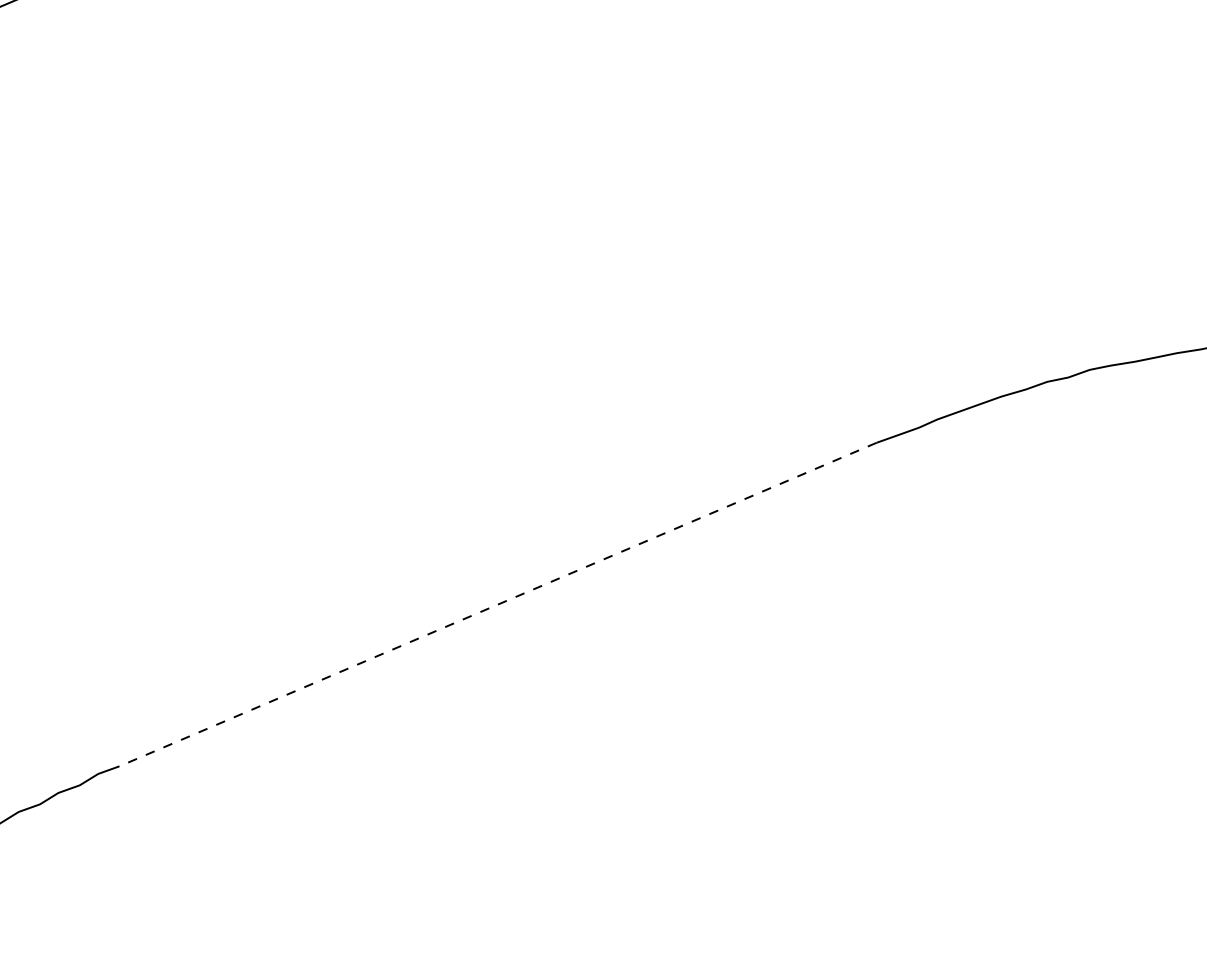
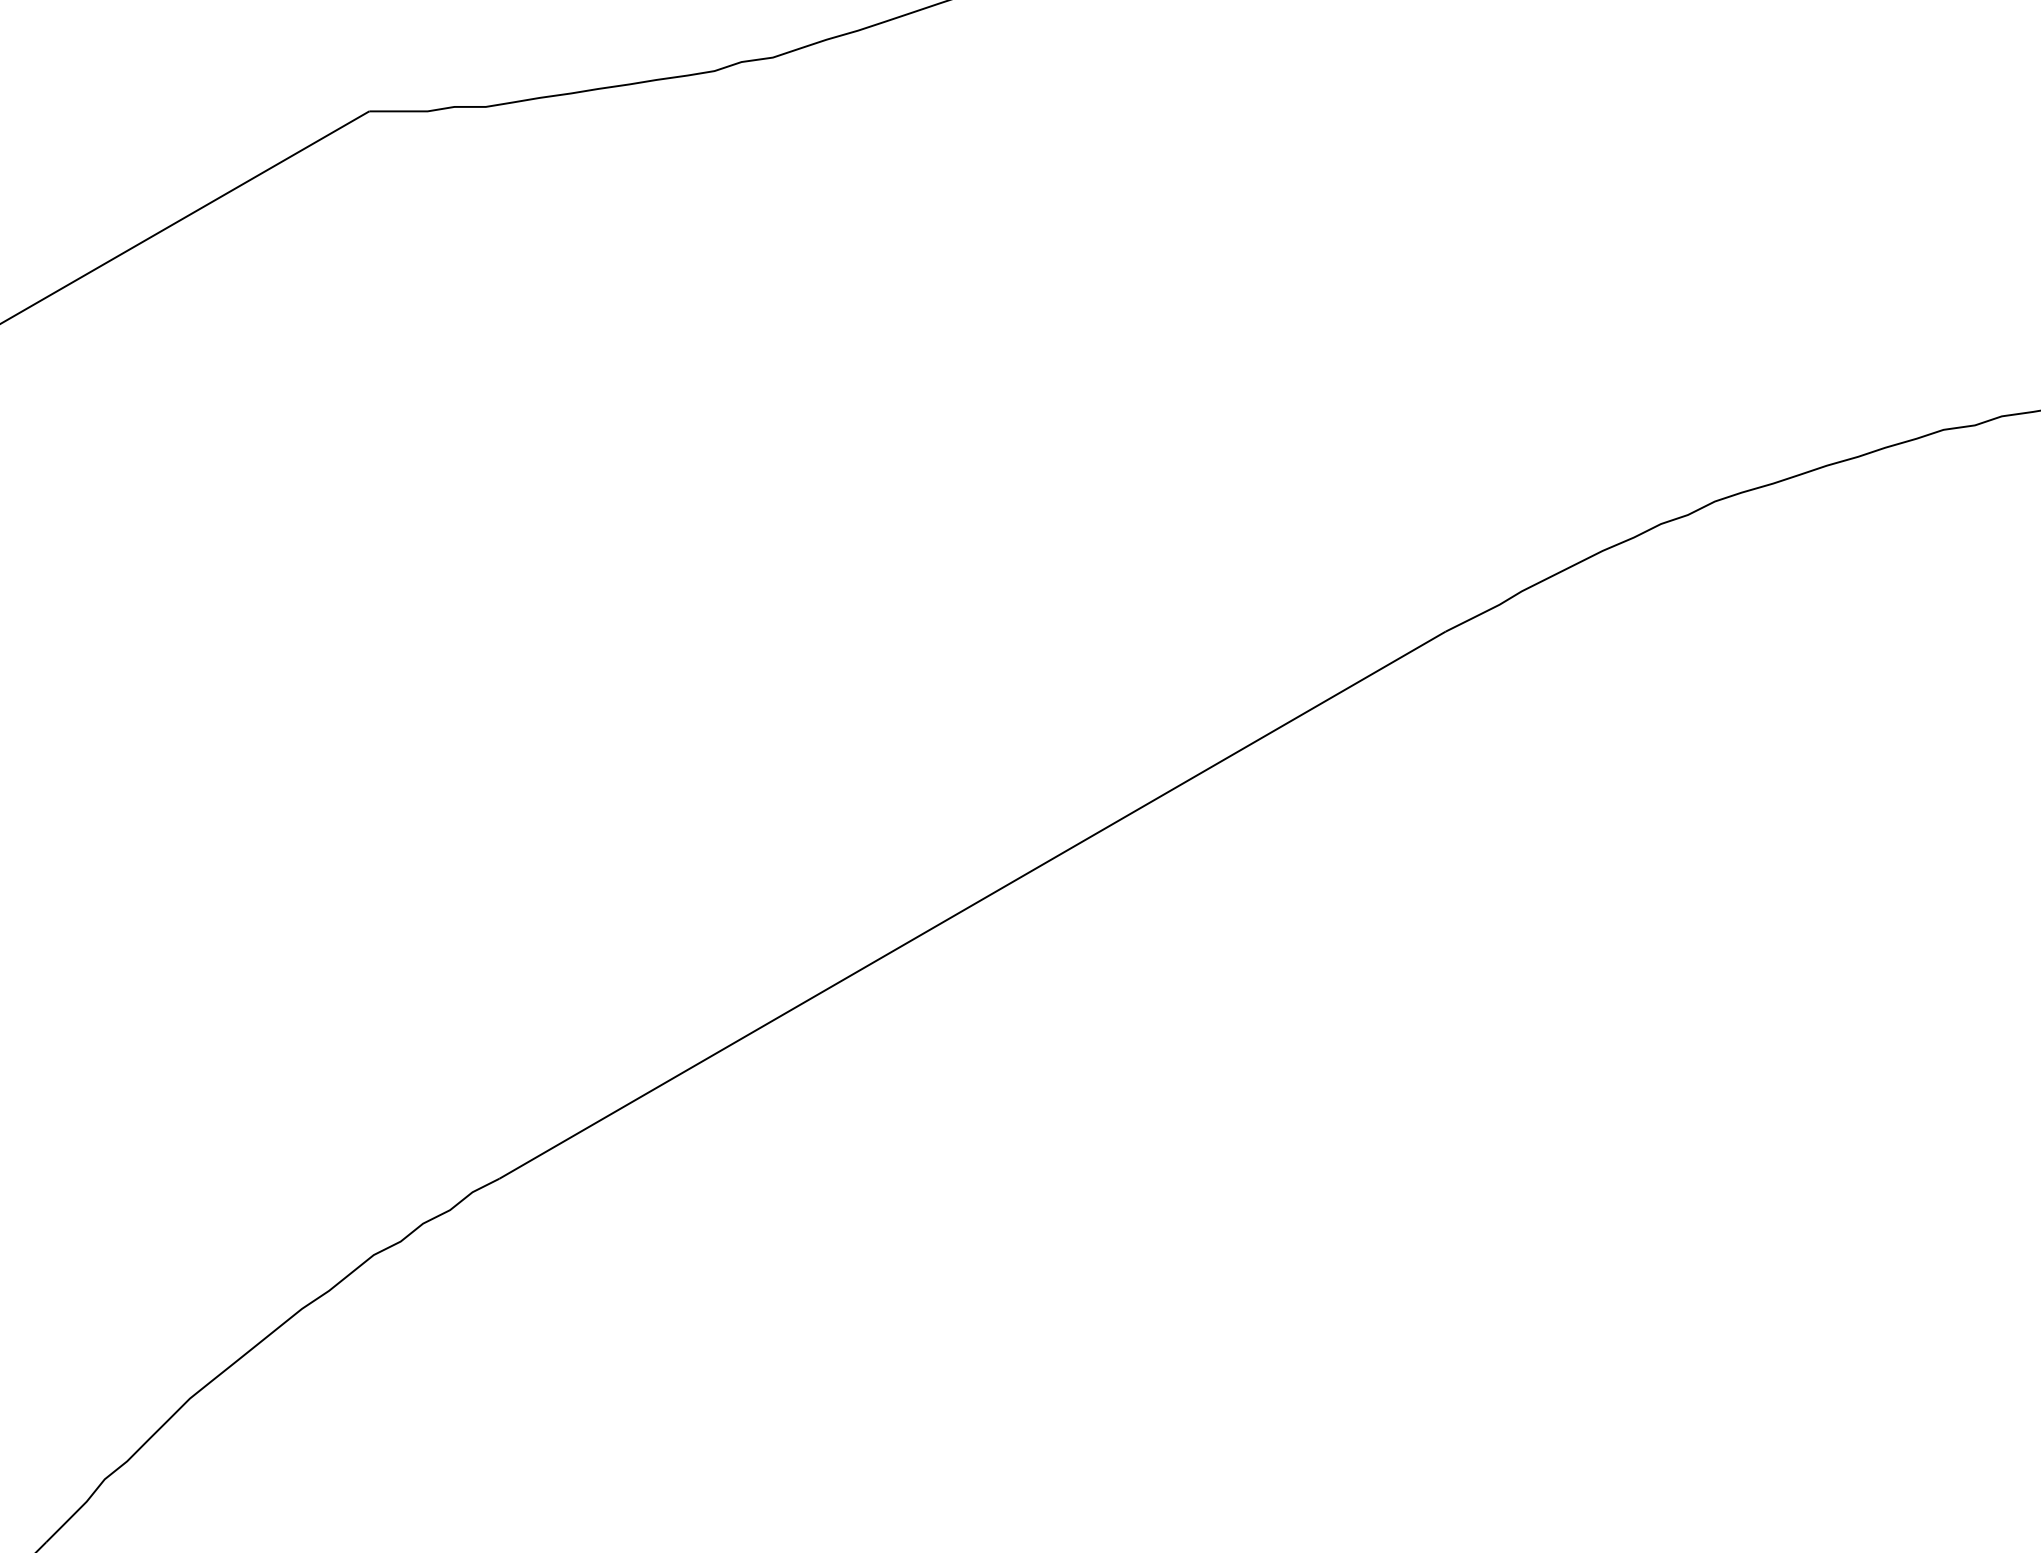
line: (497, 604) -> (972, 905), dashed -> solid

